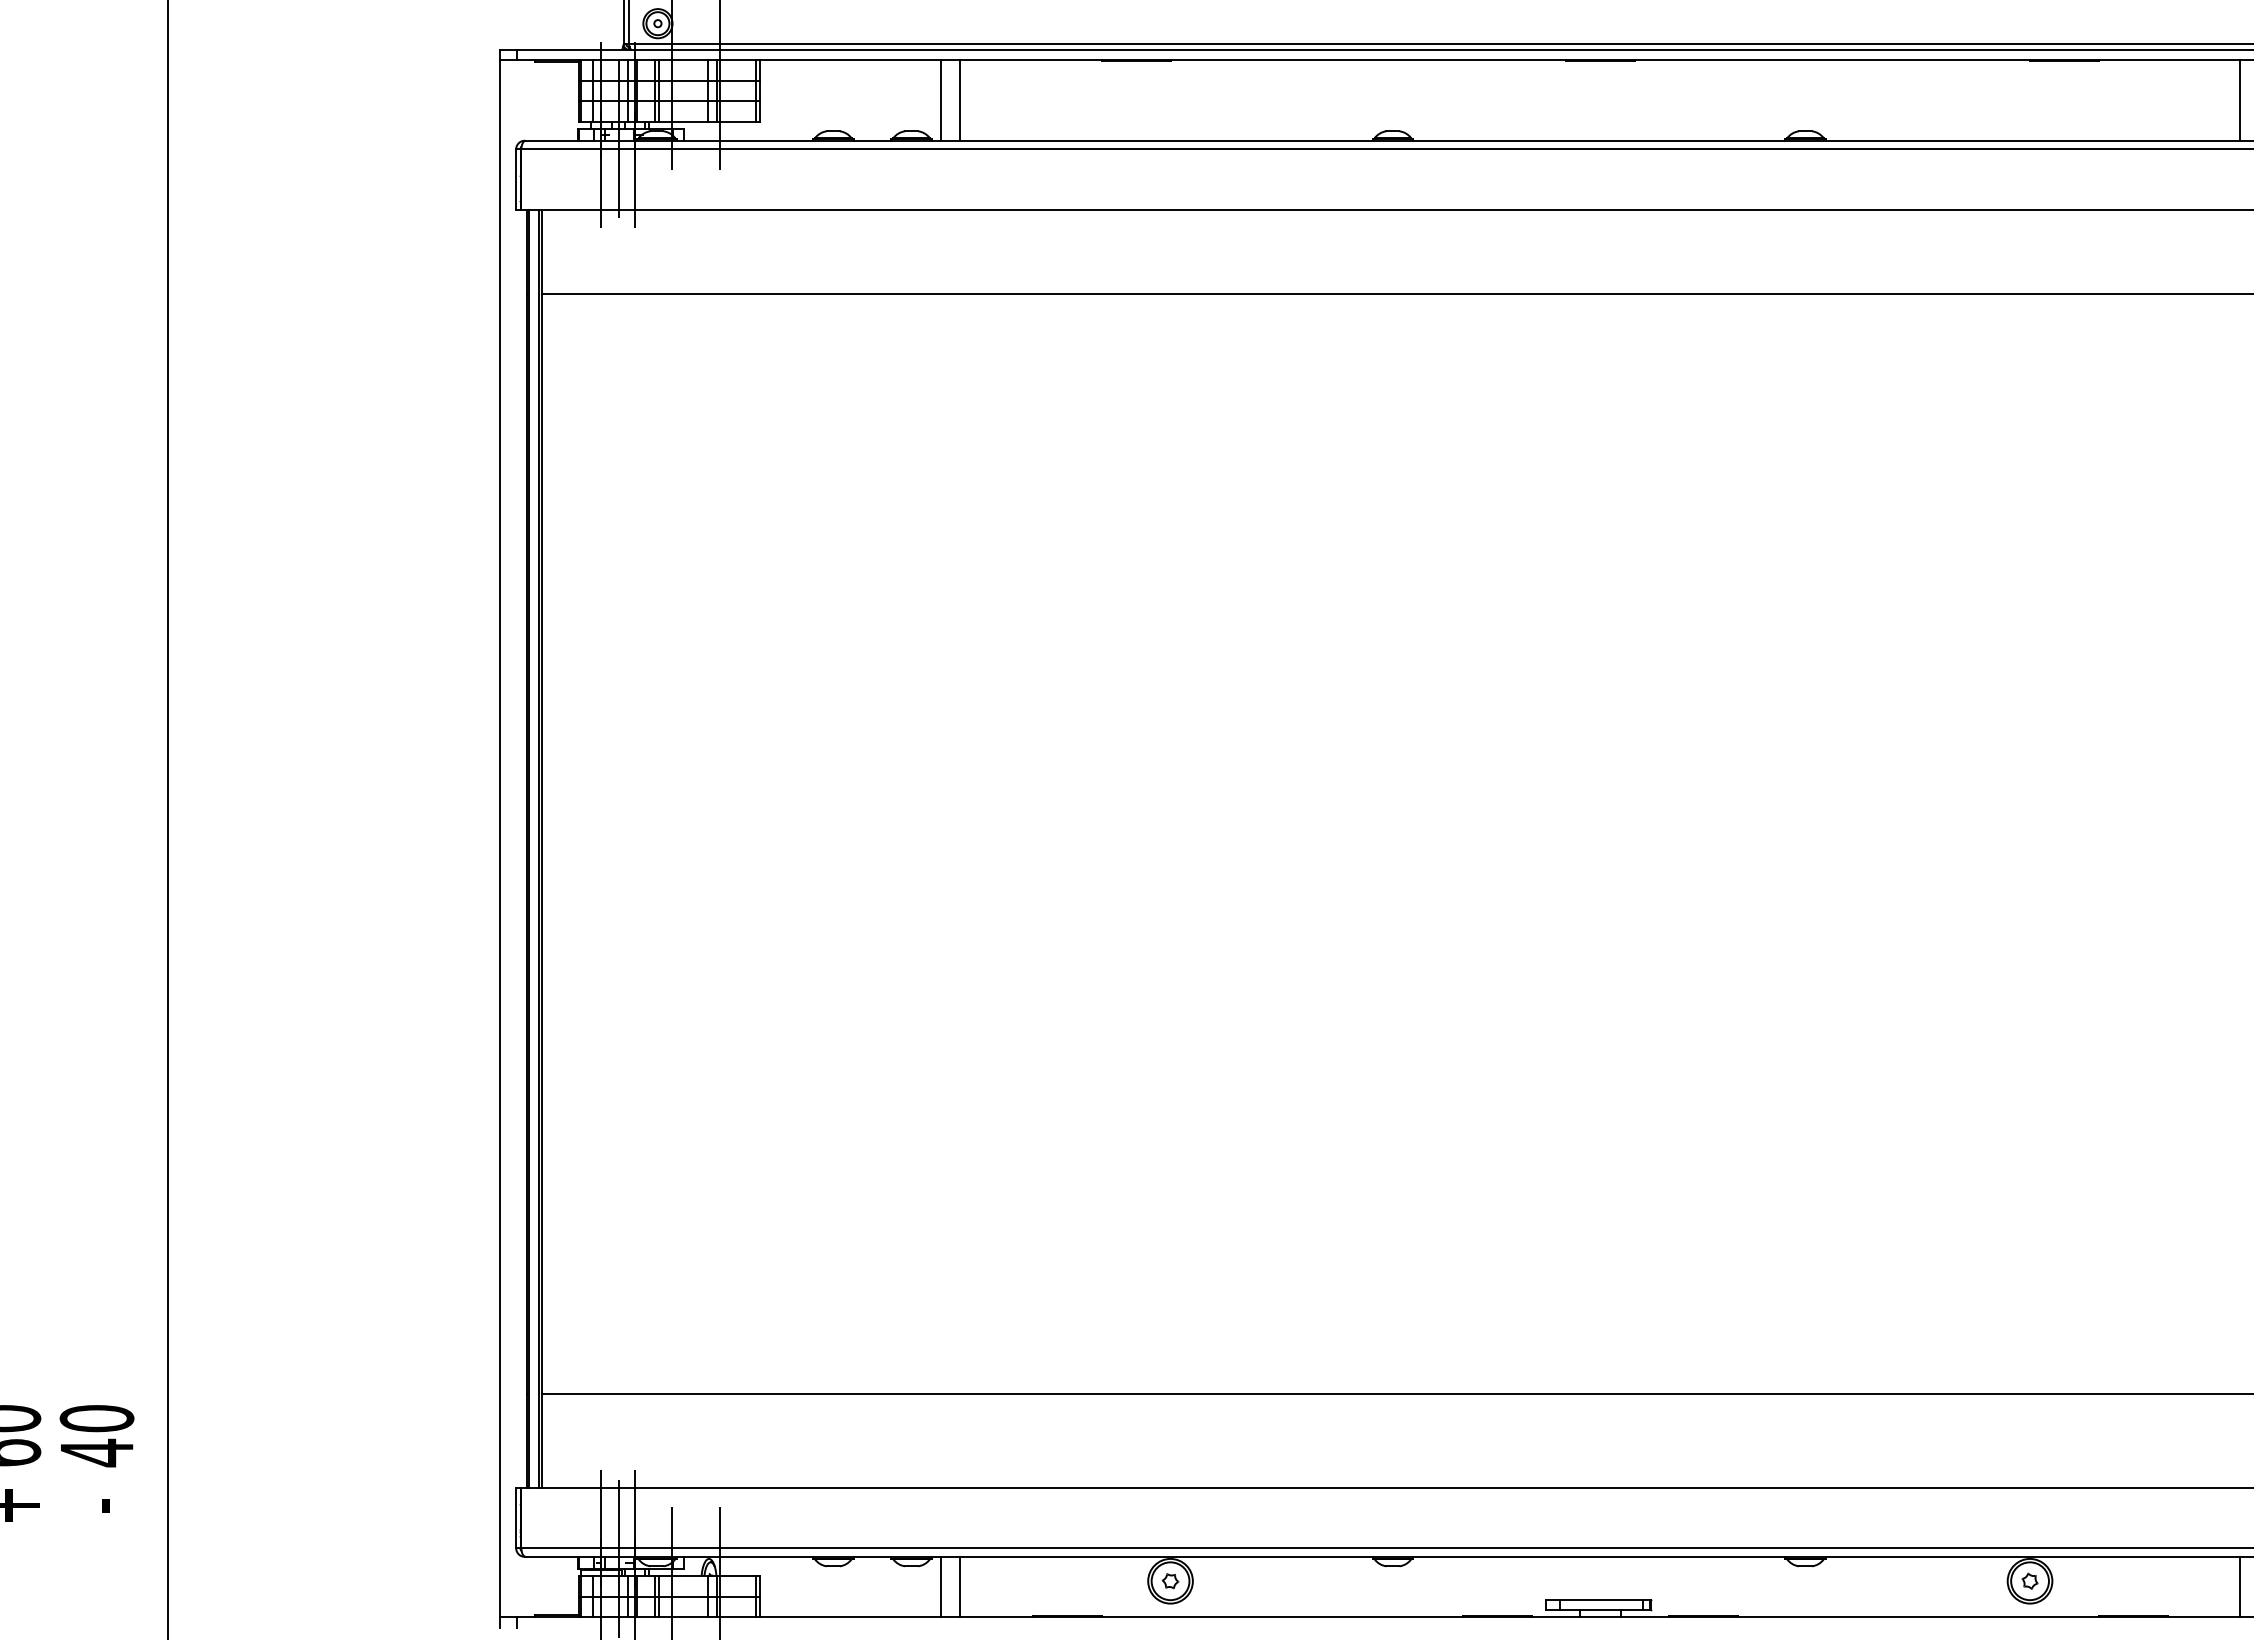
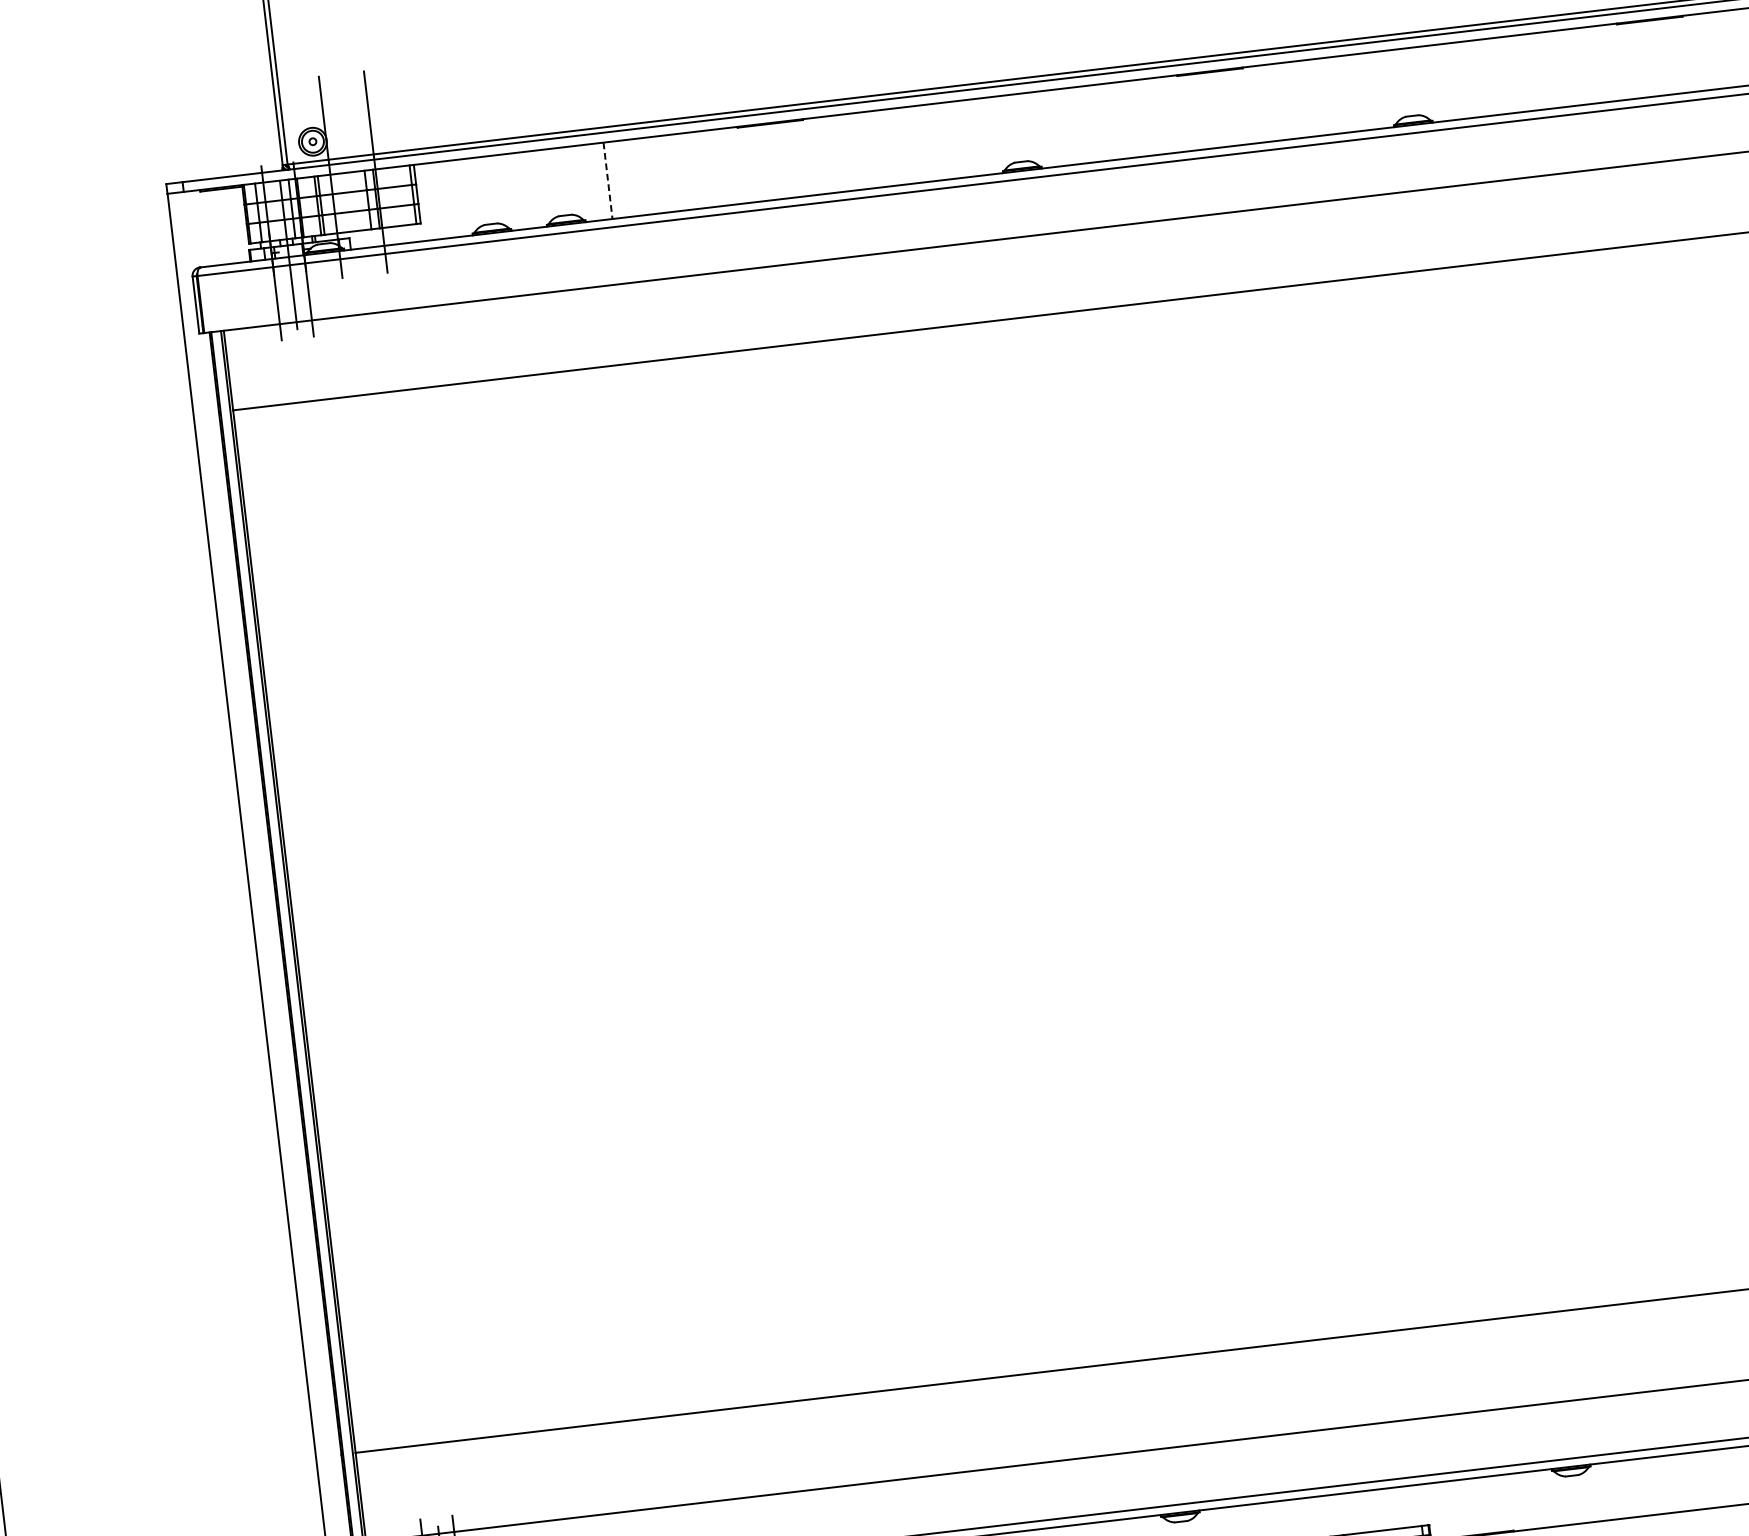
line: (940, 100) -> (589, 183), removed
line: (960, 100) -> (608, 180), solid -> dashed

